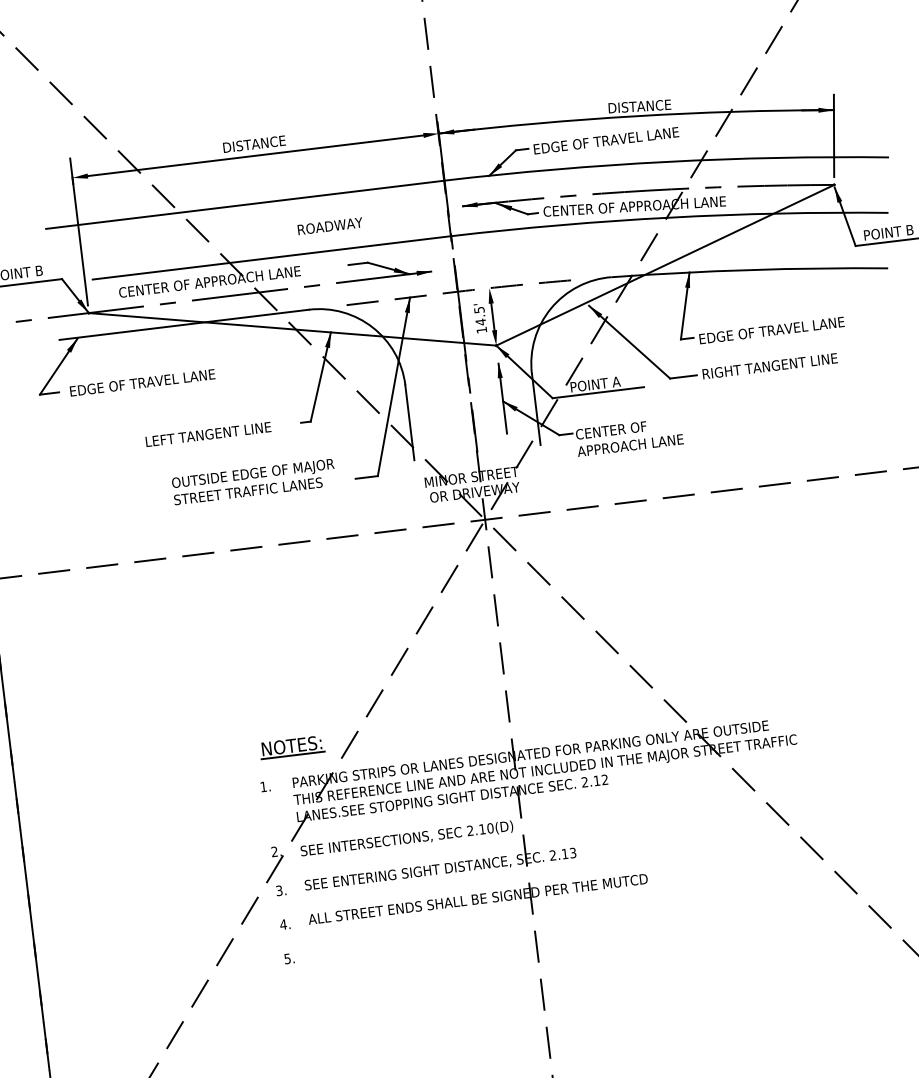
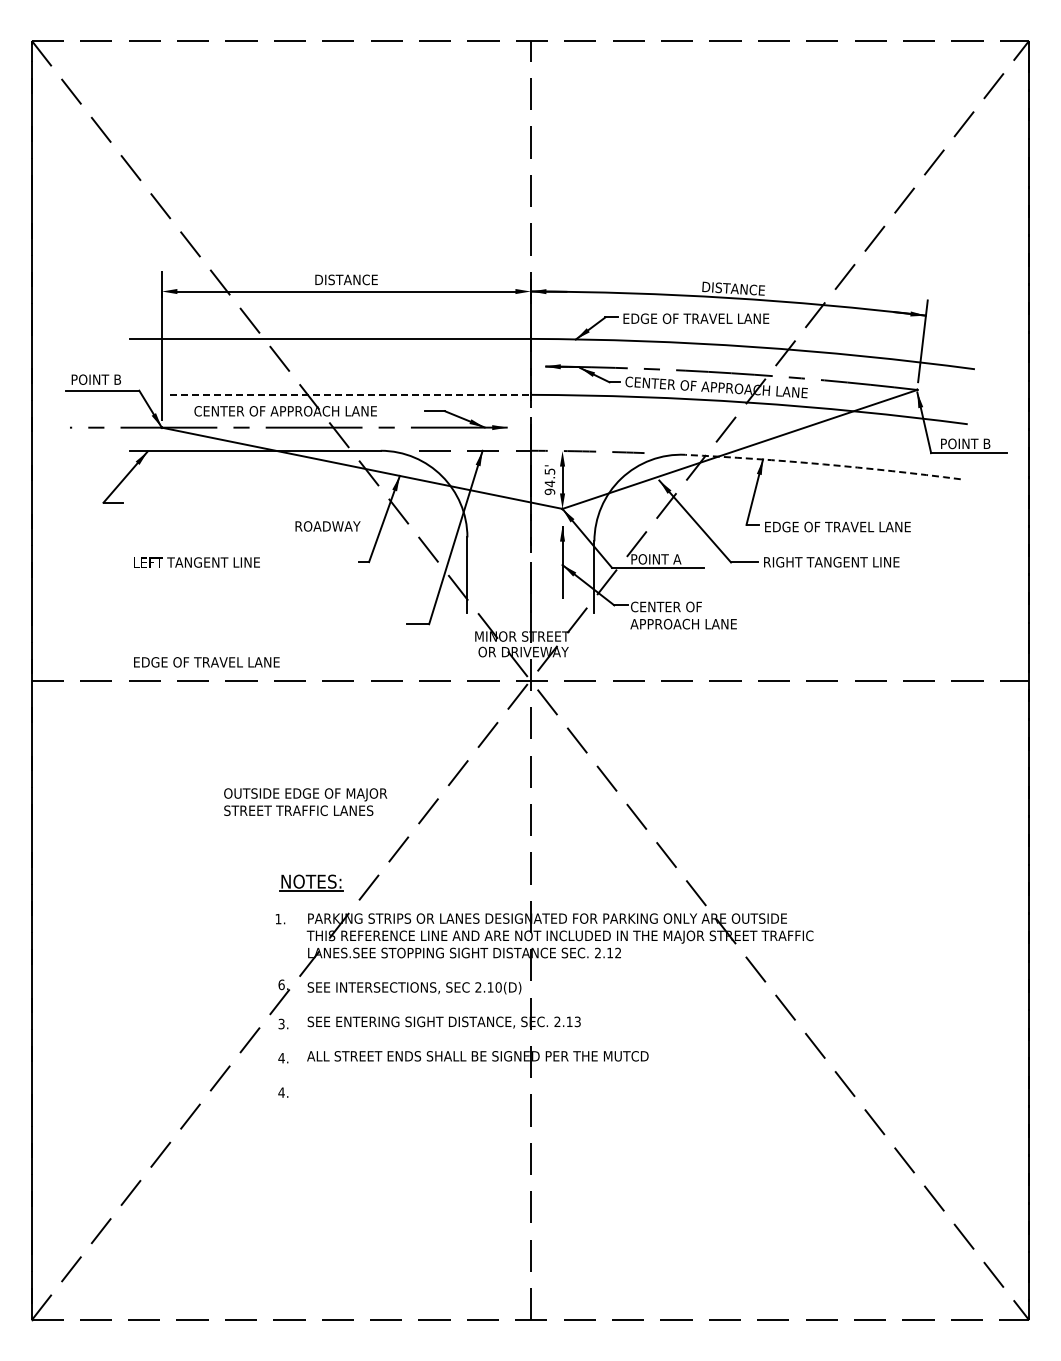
text: (329, 226) -> (327, 526), moved
line: (272, 257) -> (350, 394), solid -> dashed
arc: (750, 270) -> (823, 464), solid -> dashed
text: (481, 329) -> (549, 491), 14.5' -> 94.5'
text: (142, 383) -> (206, 662), moved
text: (207, 434) -> (196, 562), moved
text: (253, 481) -> (305, 801), moved
text: (274, 851) -> (281, 984), 2. -> 6.
text: (287, 958) -> (281, 1092), 5. -> 4.

